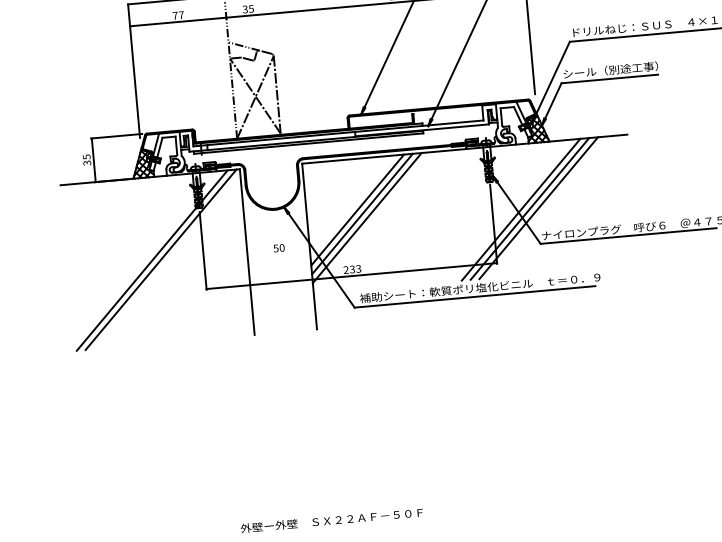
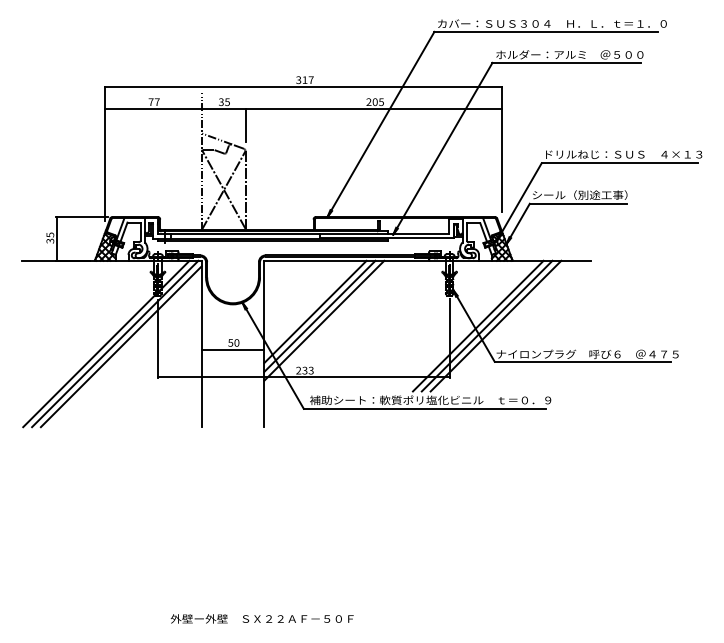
line: (271, 30) -> (245, 125), added
line: (278, 254) -> (232, 349), added
line: (166, 261) -> (120, 346), added

